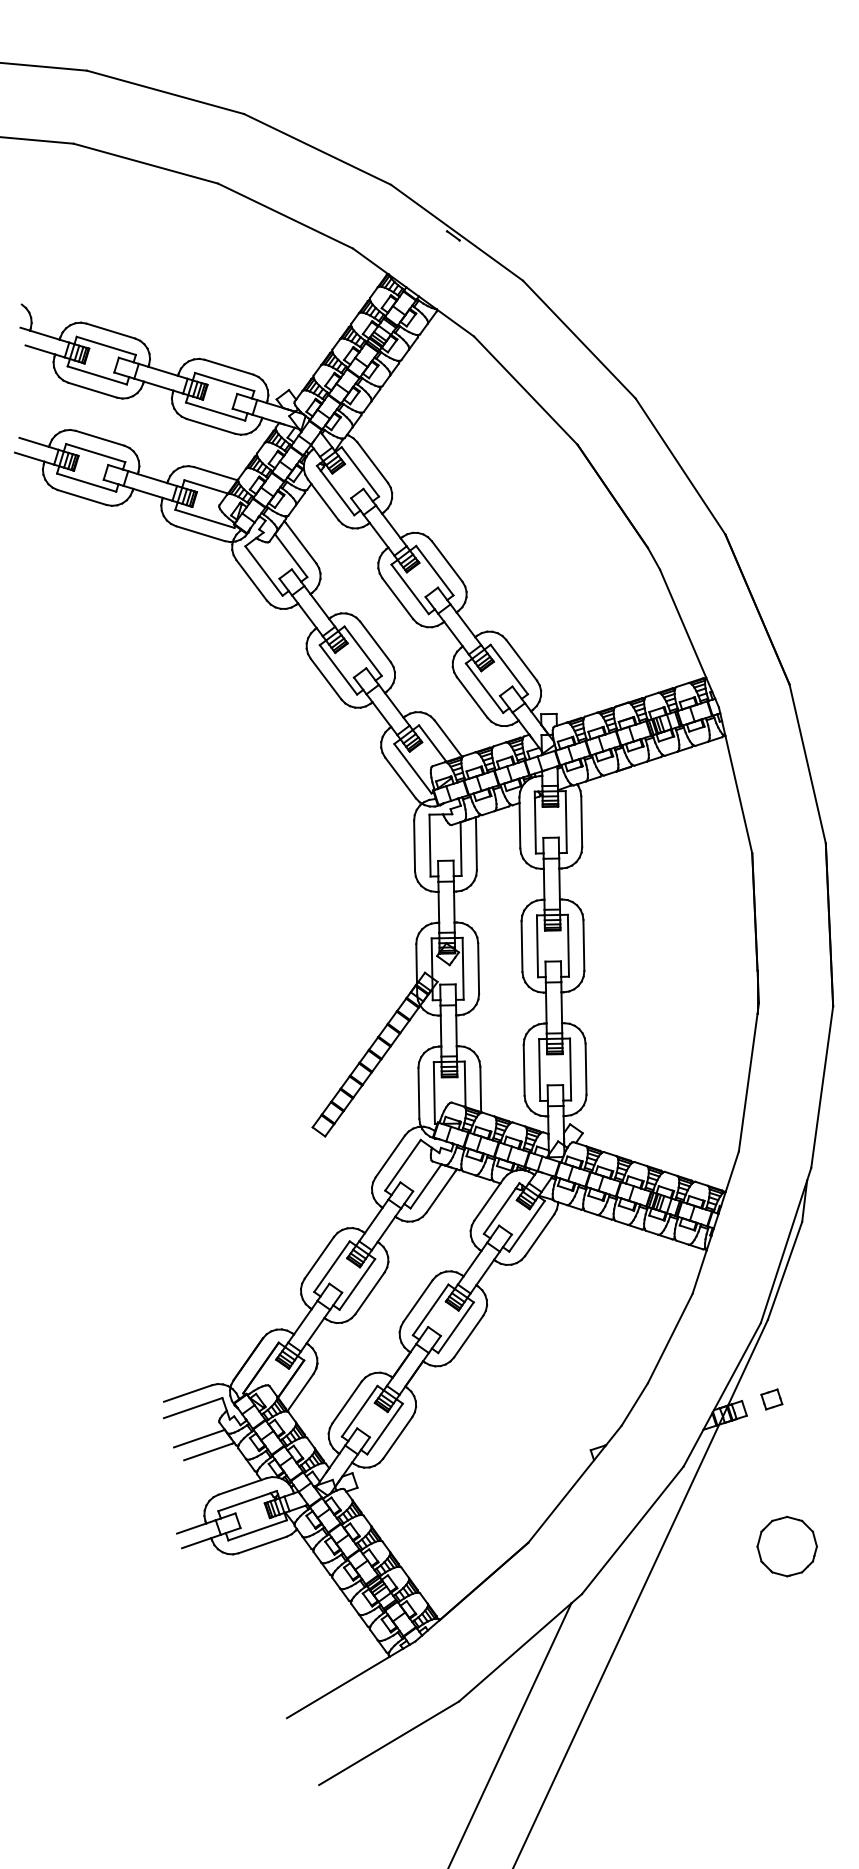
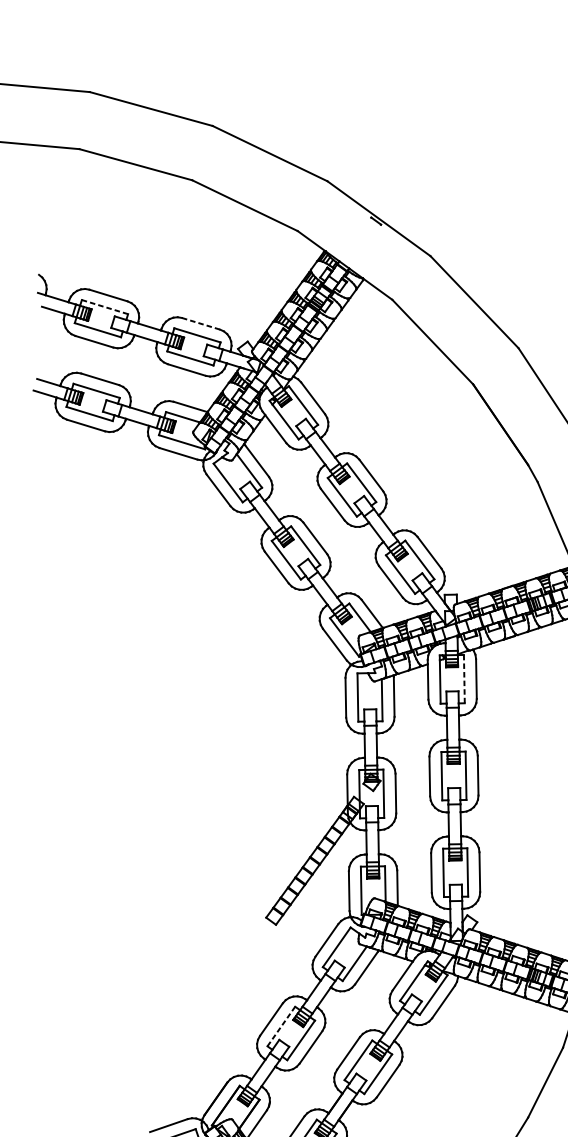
line: (106, 345) -> (105, 306), solid -> dashed
line: (229, 367) -> (201, 323), solid -> dashed
line: (566, 822) -> (464, 679), solid -> dashed
line: (332, 1266) -> (281, 1026), solid -> dashed

